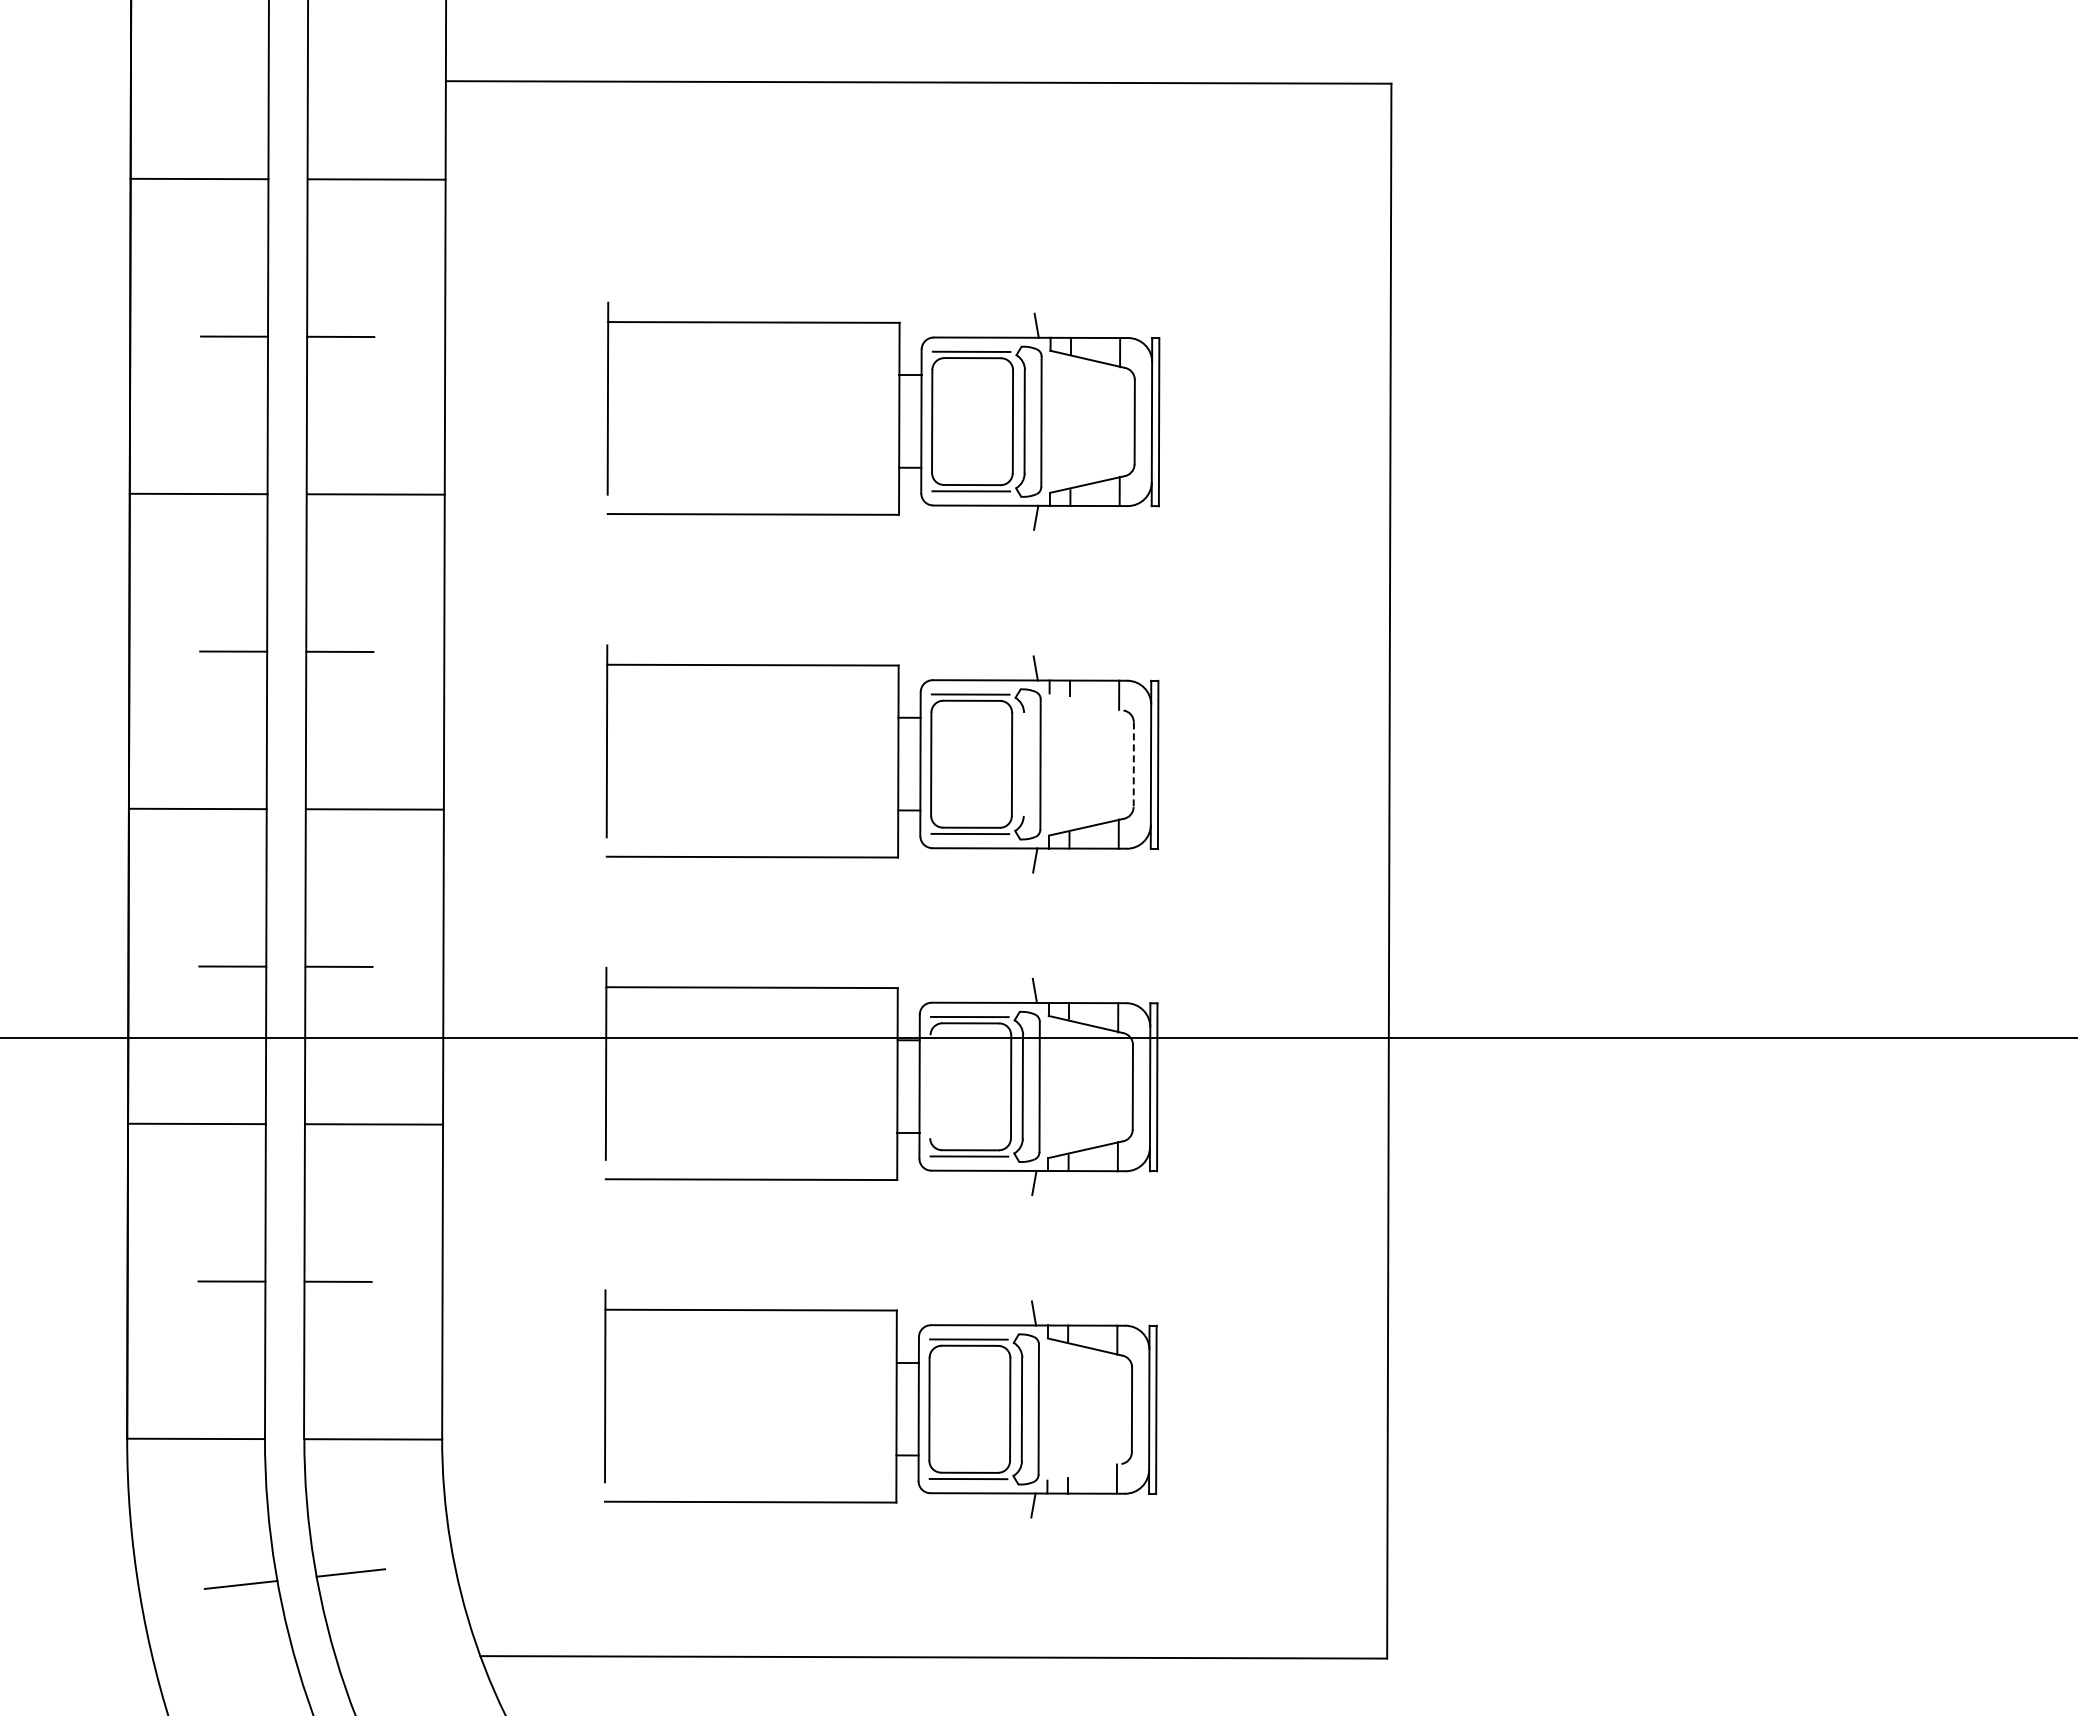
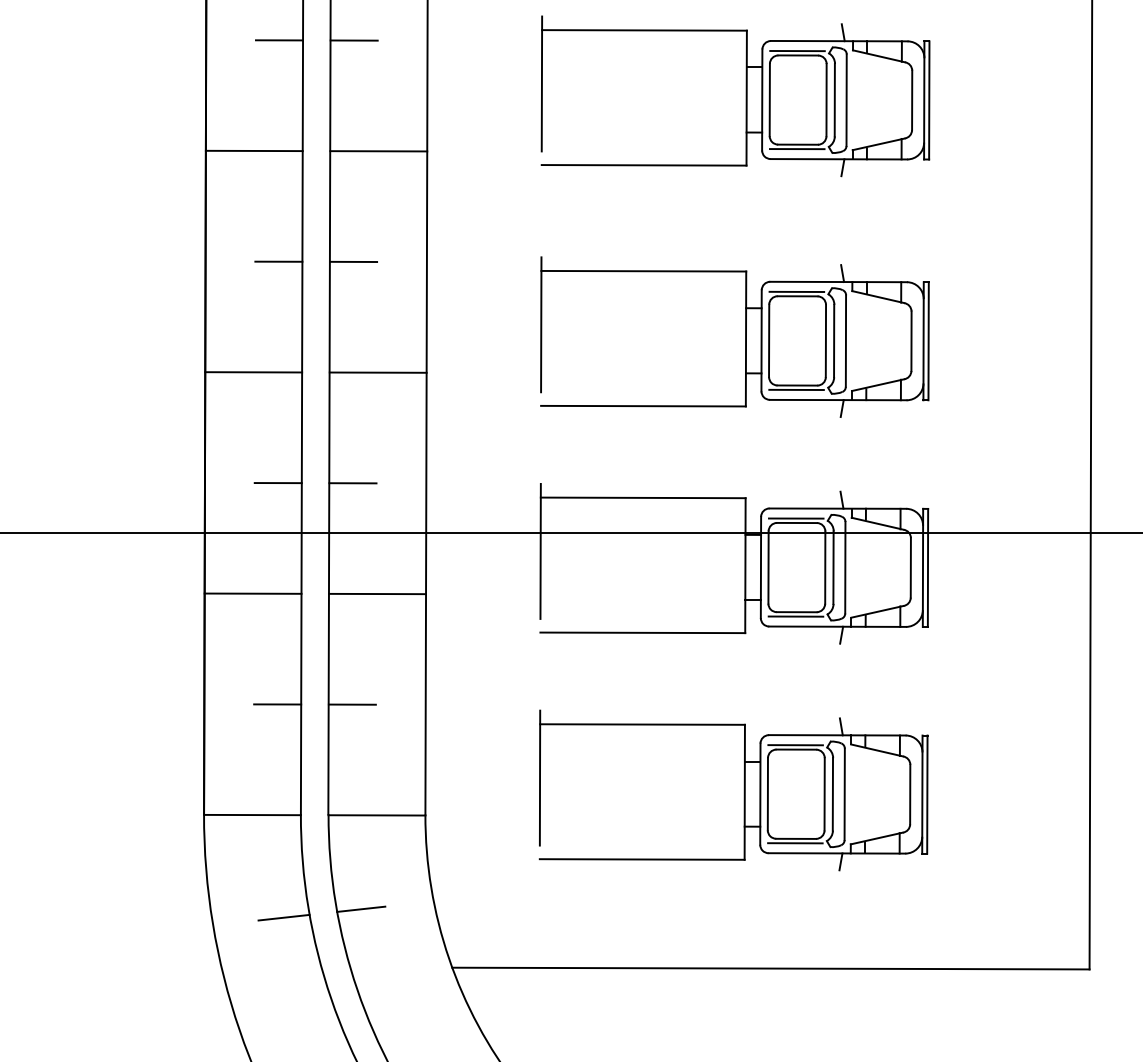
line: (1086, 701) -> (878, 296), added
line: (1023, 764) -> (833, 341), added
line: (1133, 765) -> (911, 341), dashed -> solid
line: (930, 1086) -> (768, 567), added
line: (1084, 1471) -> (876, 837), added

